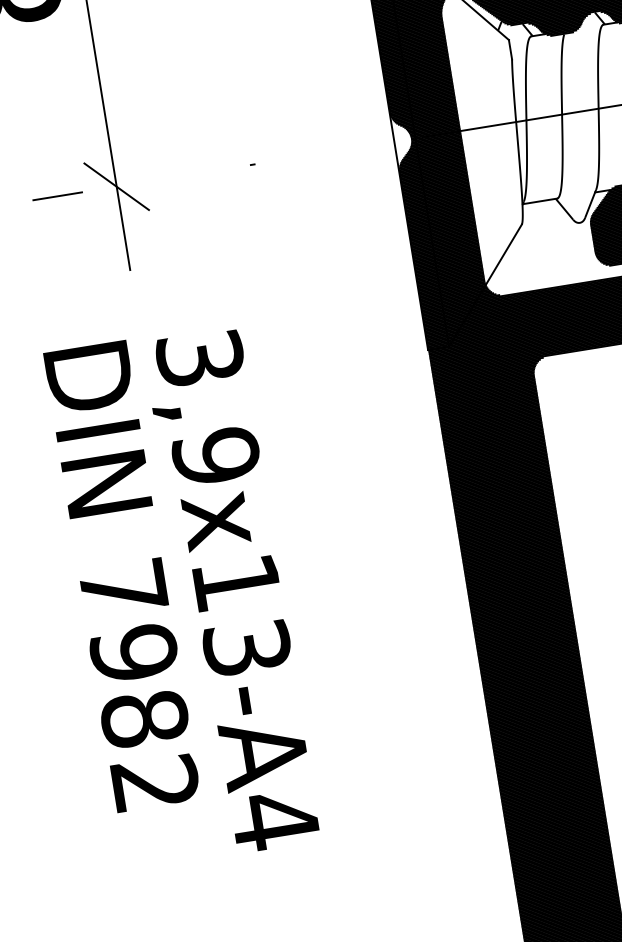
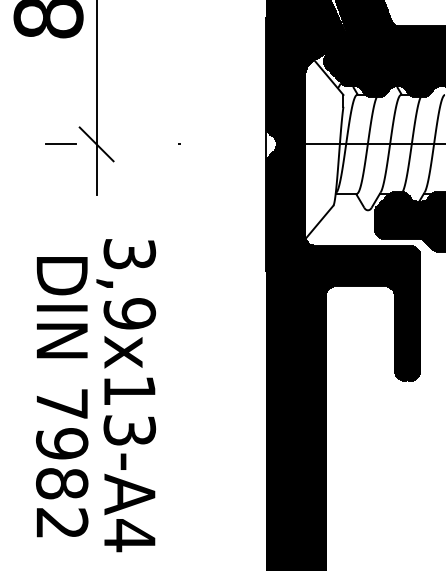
text: (122, 577) -> (62, 397), moved

